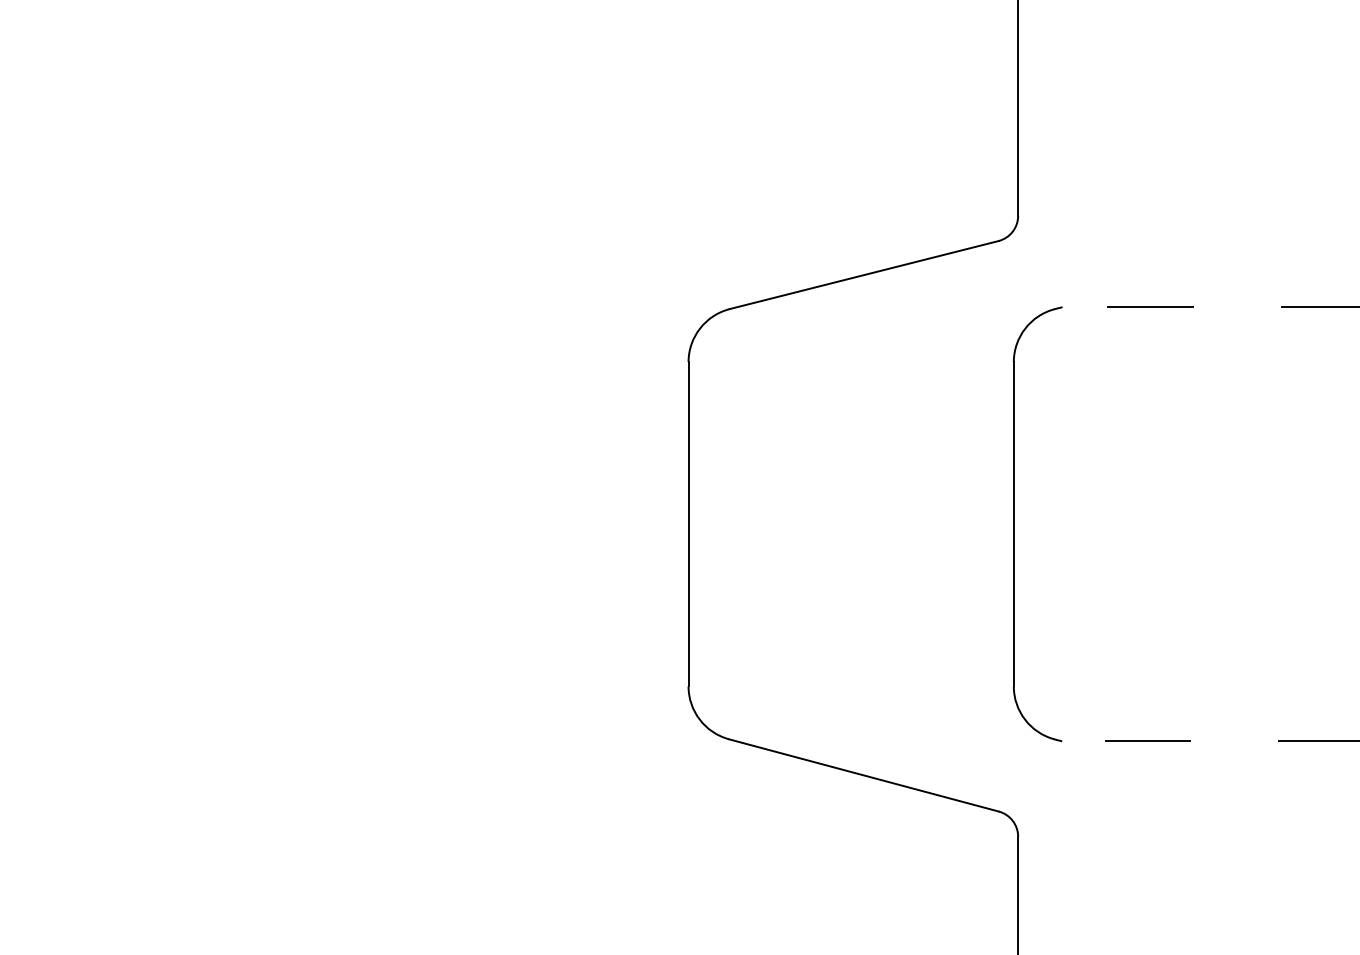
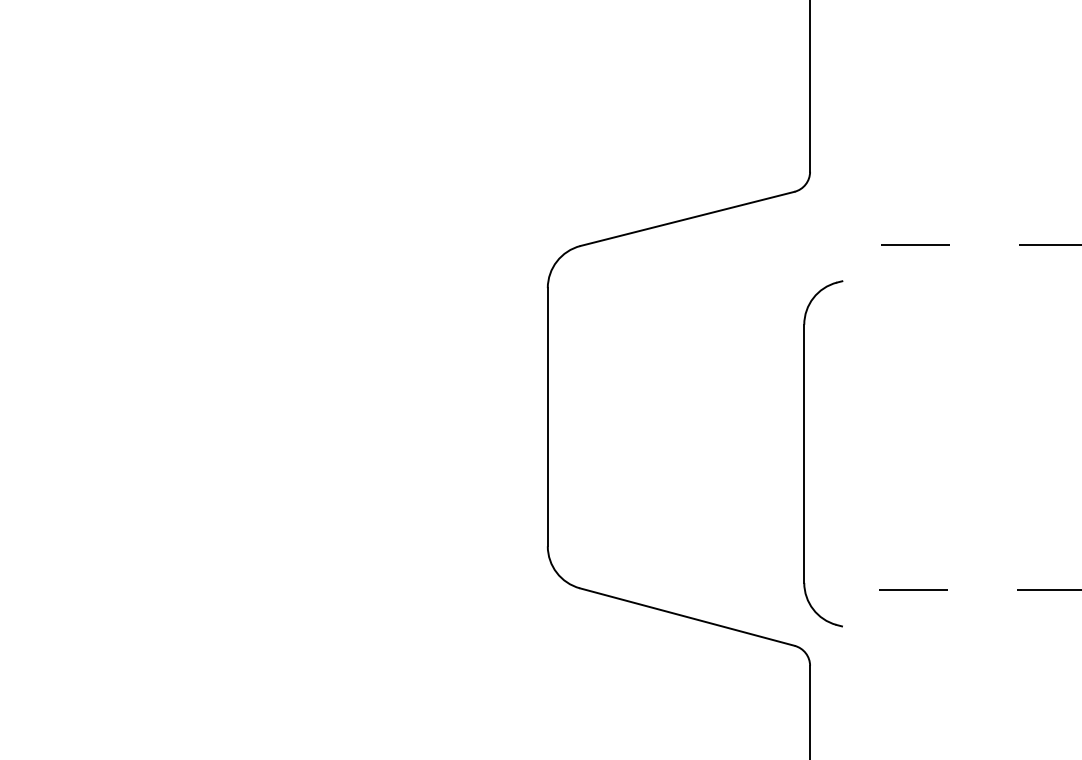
part: (1014, 524) -> (804, 454), moved

